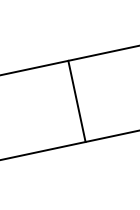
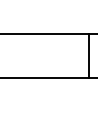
line: (76, 102) -> (88, 56), moved

